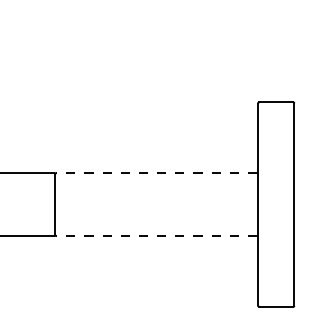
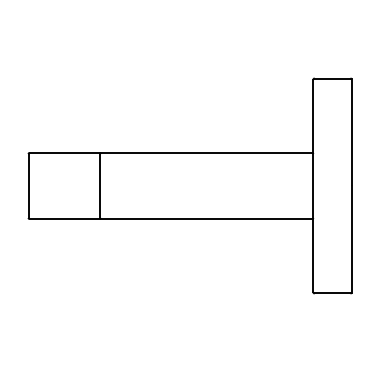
line: (156, 173) -> (206, 153), dashed -> solid
line: (156, 235) -> (206, 218), dashed -> solid

